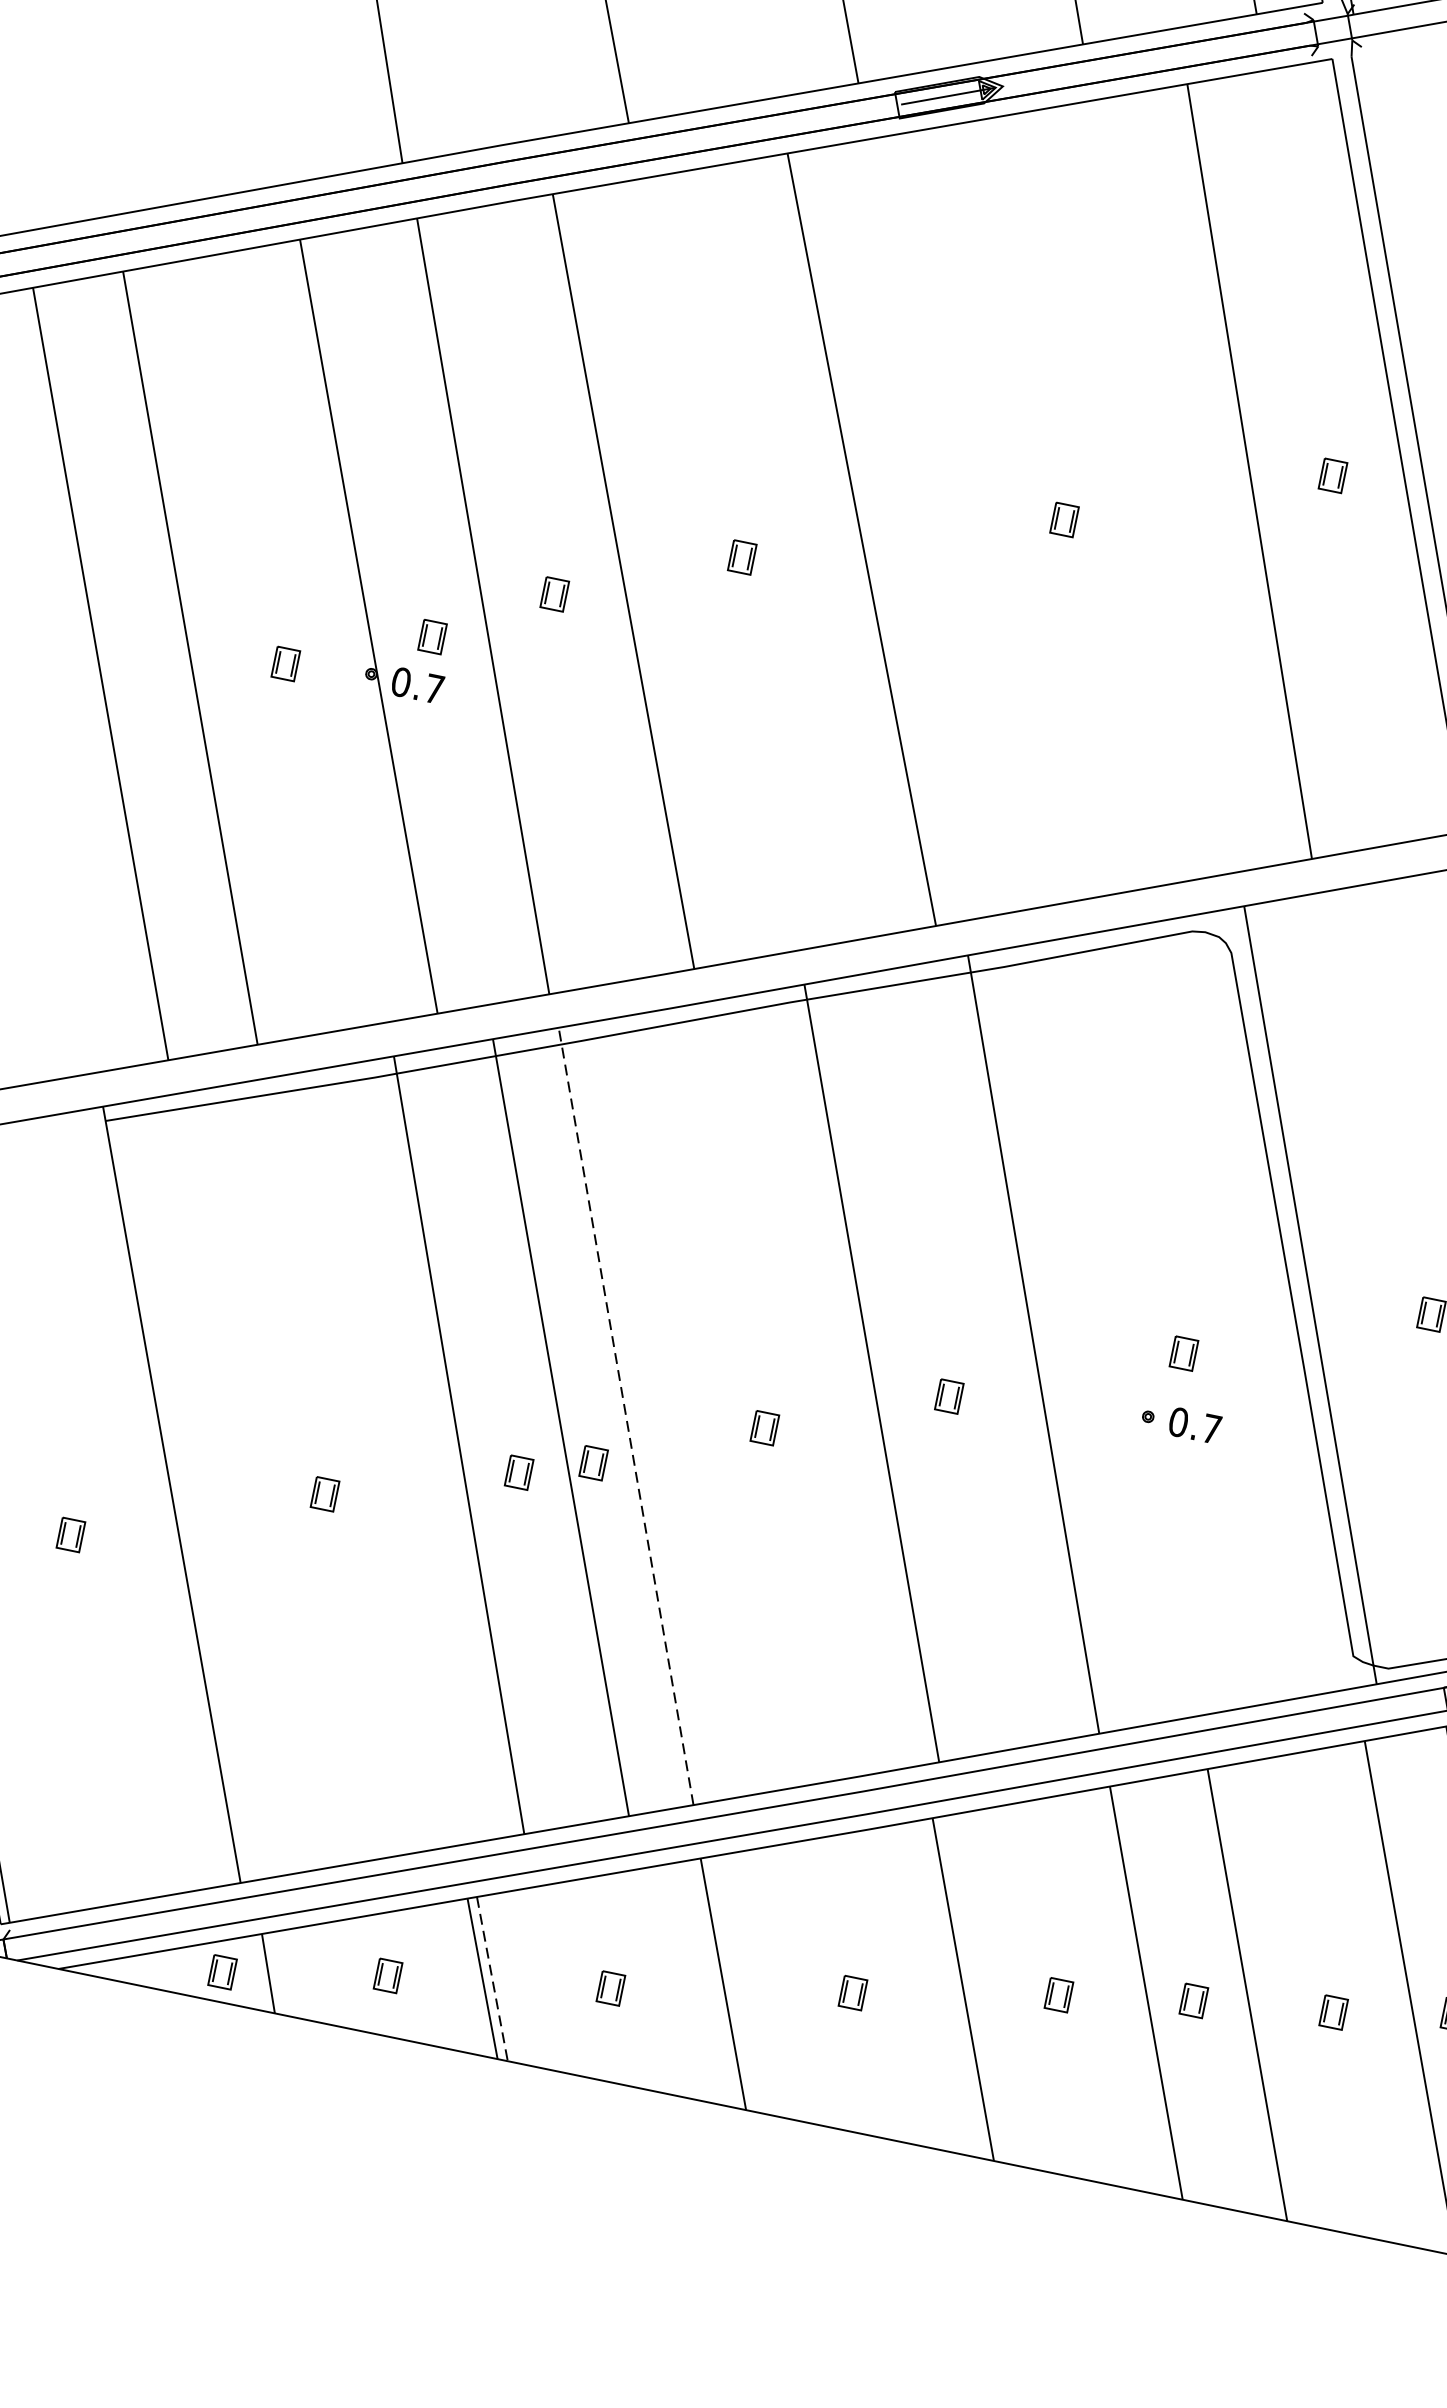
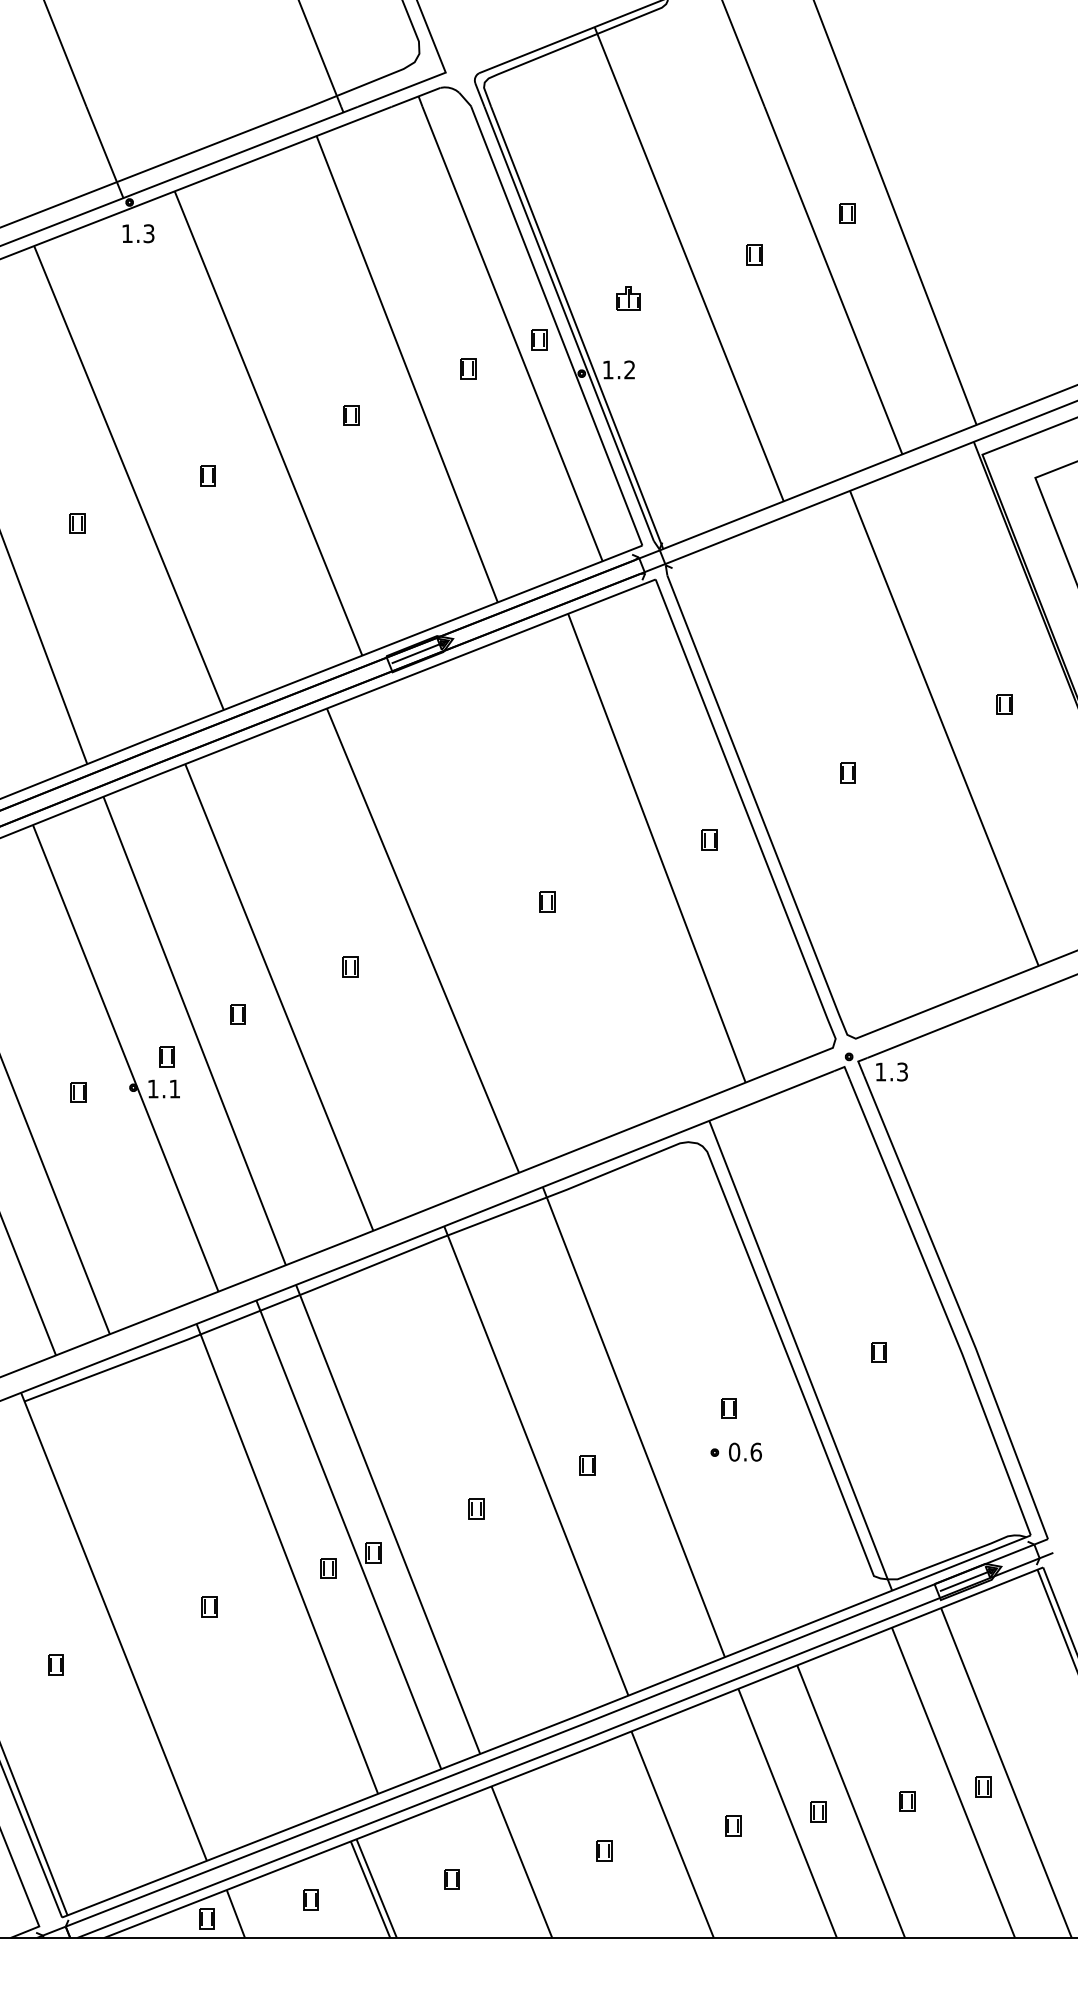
text: (417, 684) -> (163, 1088), 0.7 -> 1.1
line: (625, 1414) -> (387, 1518), dashed -> solid
text: (1210, 1427) -> (755, 1451), 0.7 -> 0.6
line: (491, 1980) -> (376, 1889), dashed -> solid

